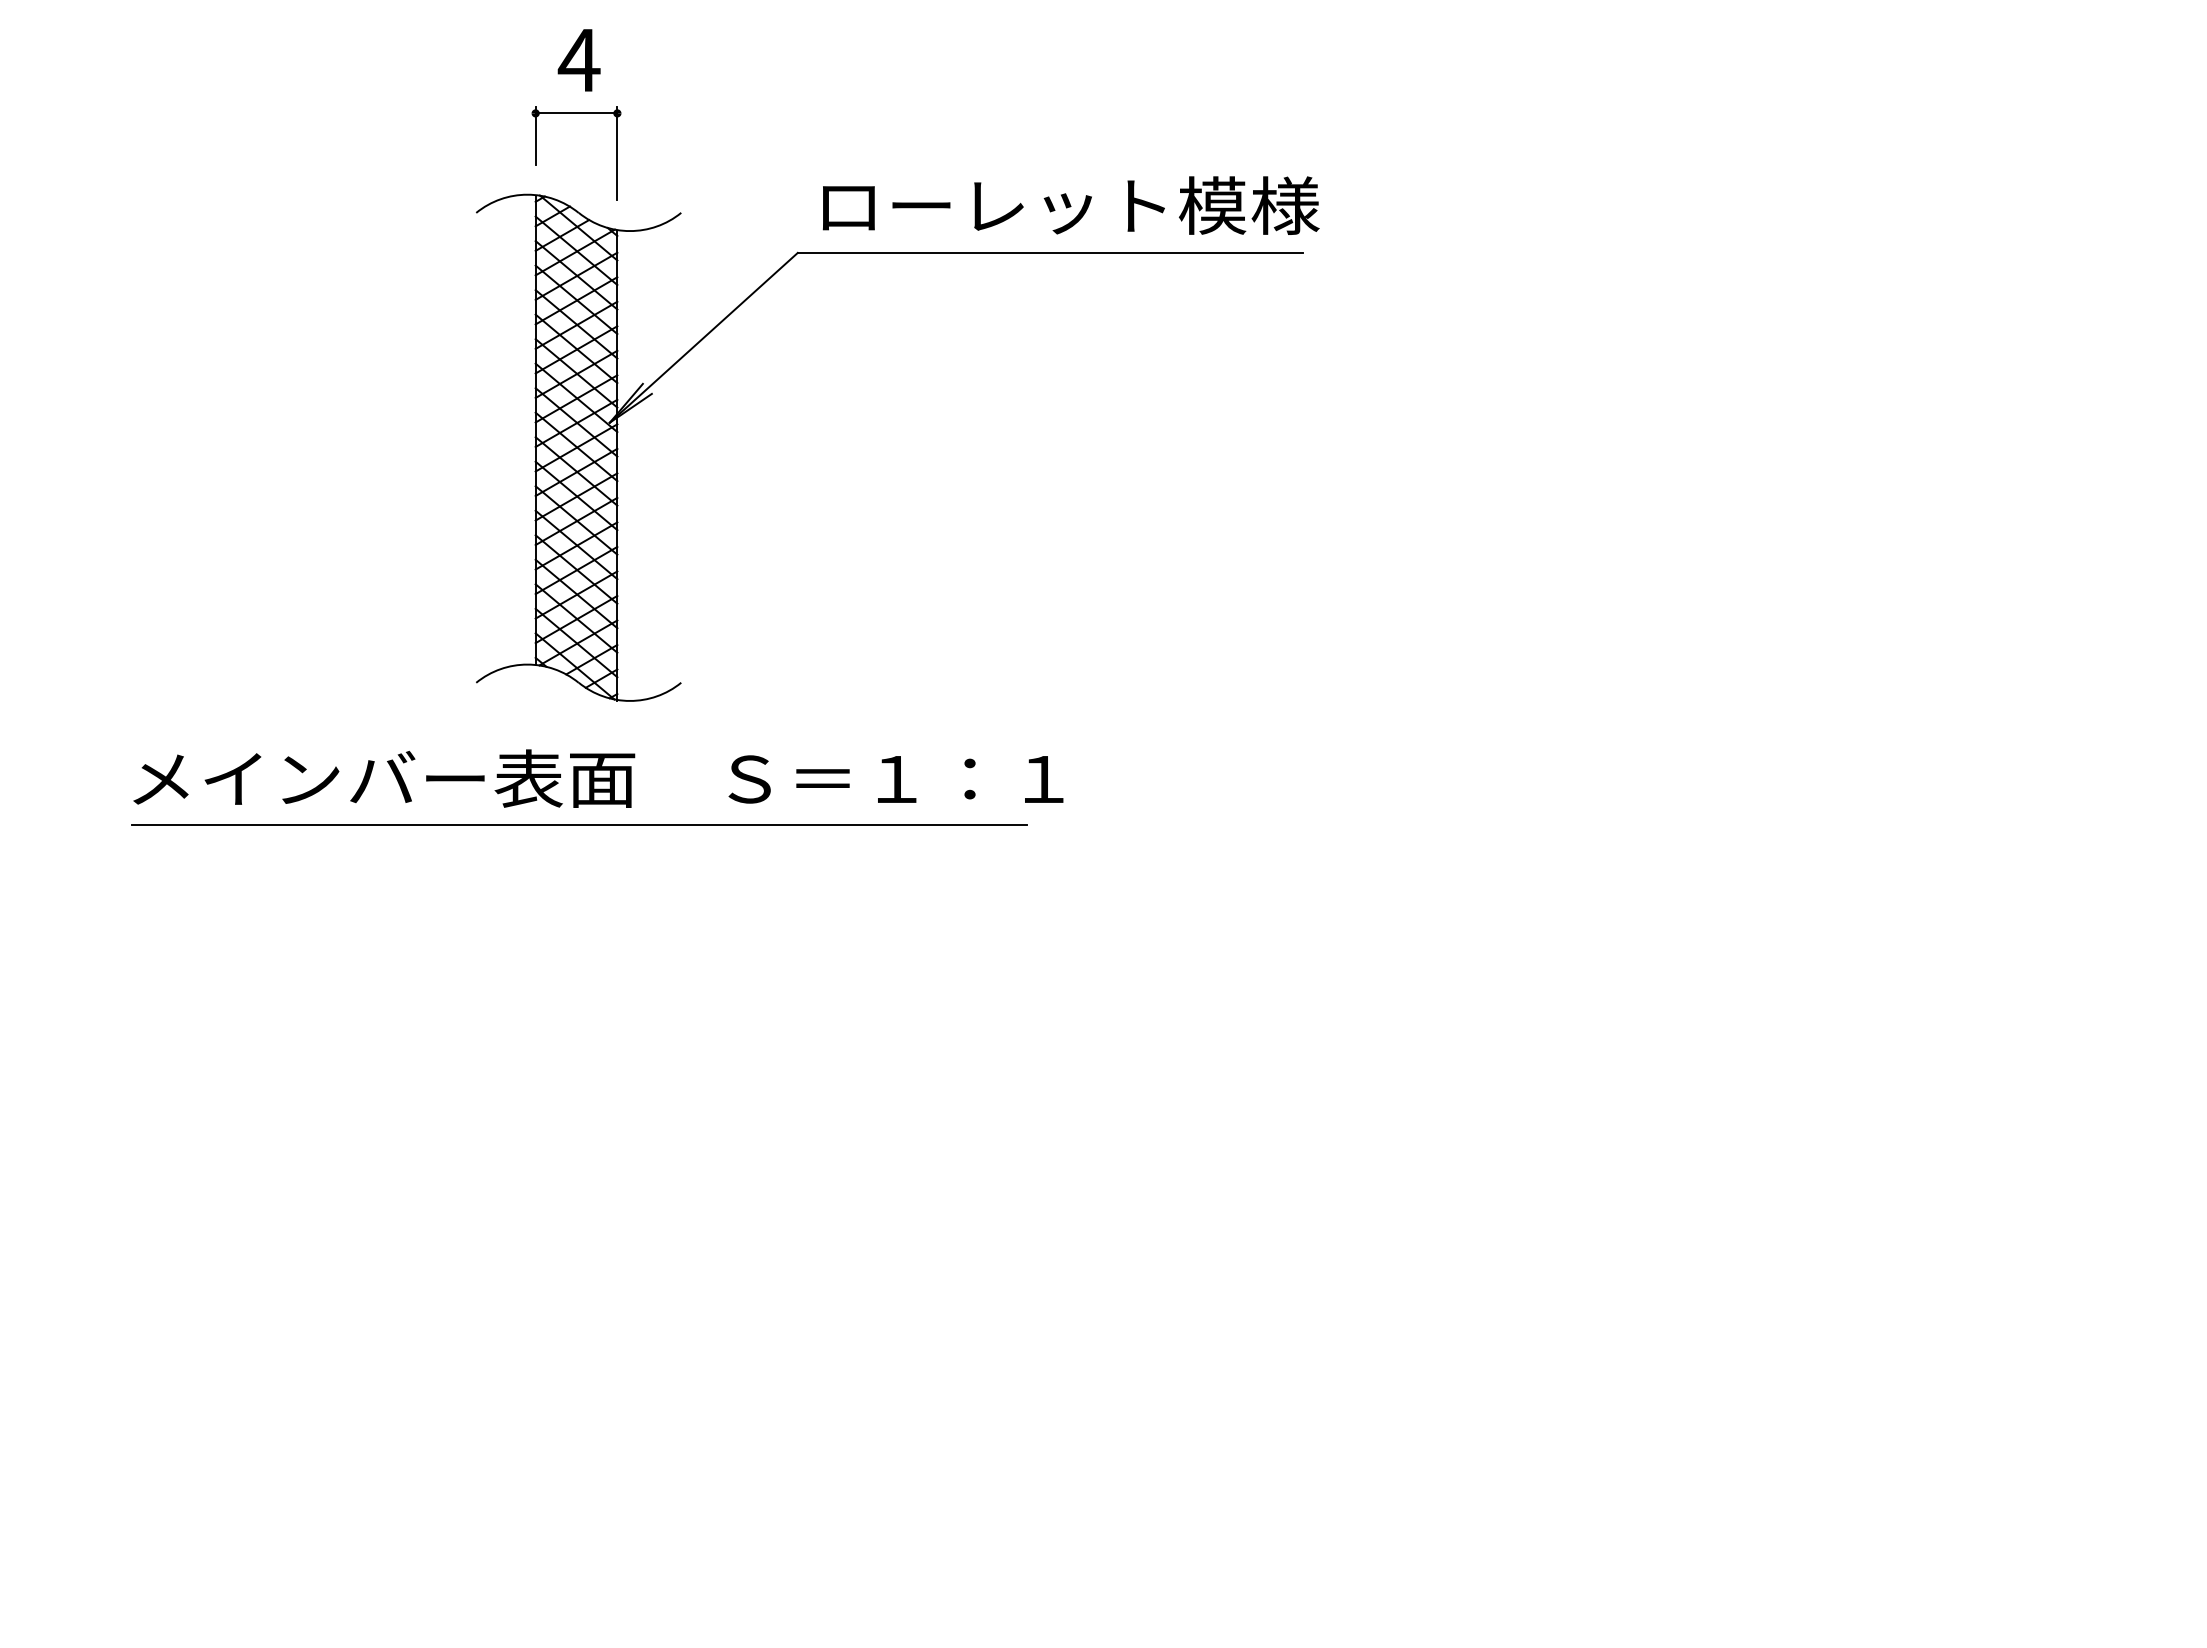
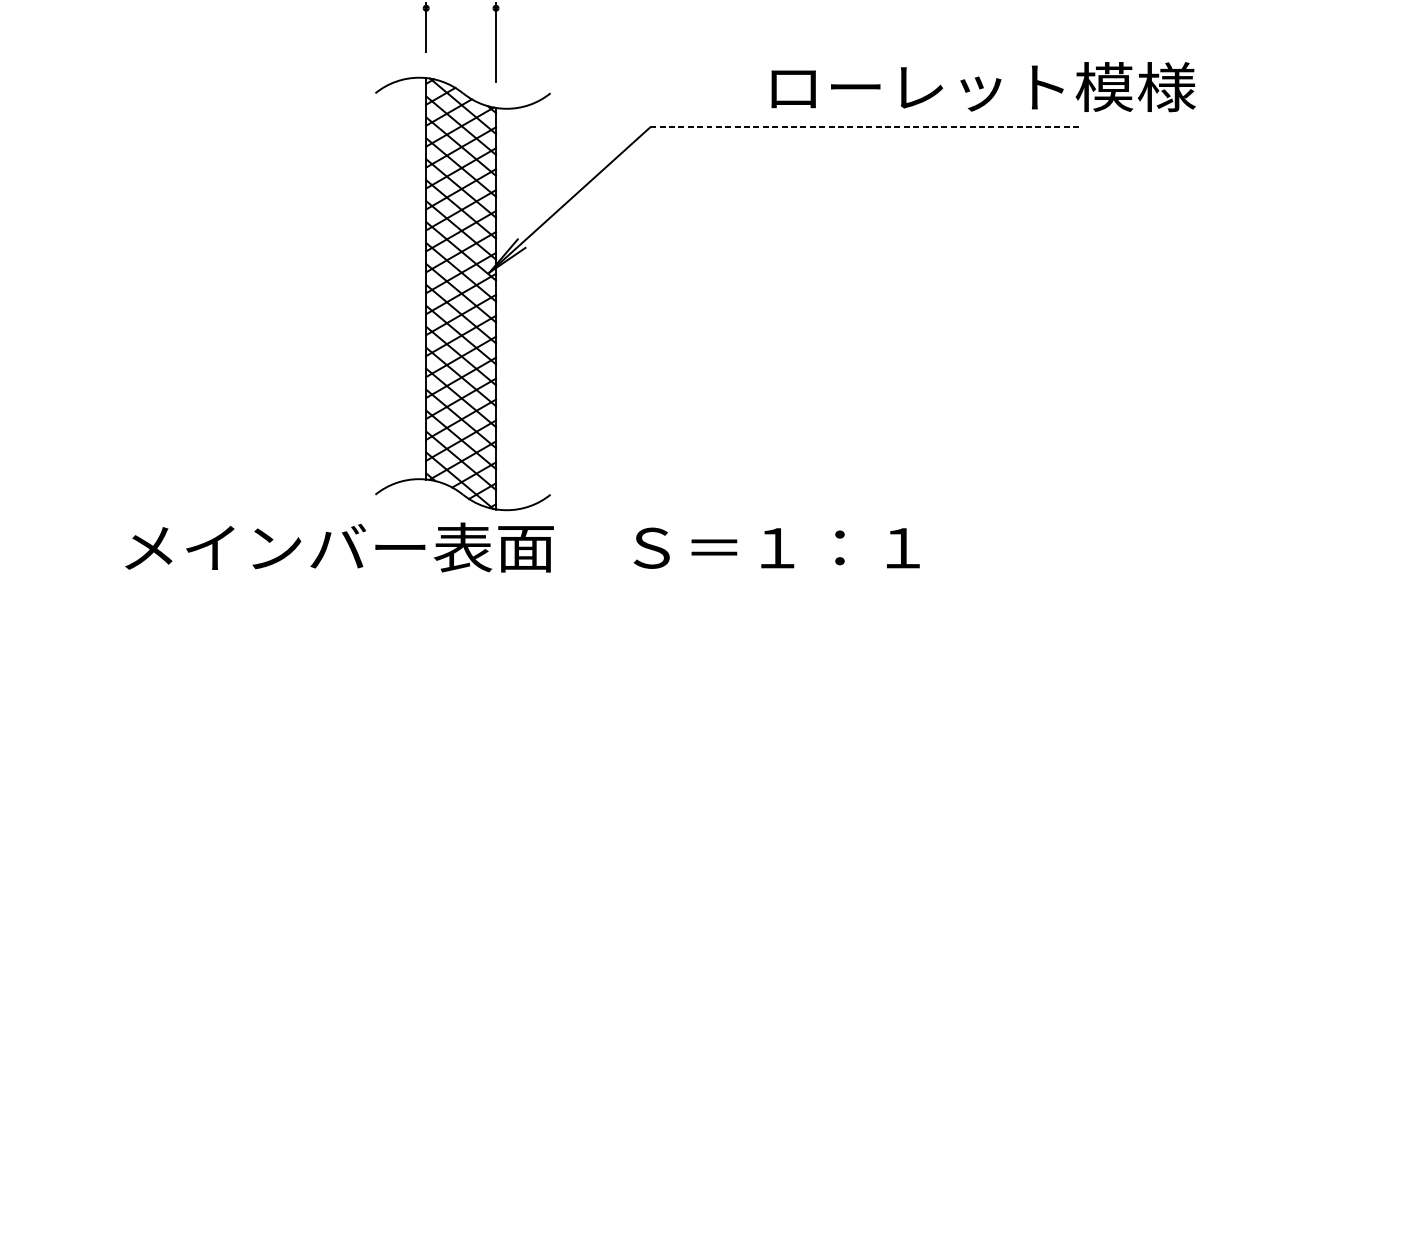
line: (576, 113) -> (461, 8), removed
text: (1071, 205) -> (983, 86), moved
line: (1050, 252) -> (866, 127), solid -> dashed
text: (598, 778) -> (522, 547), moved
line: (578, 825) -> (462, 616), removed

